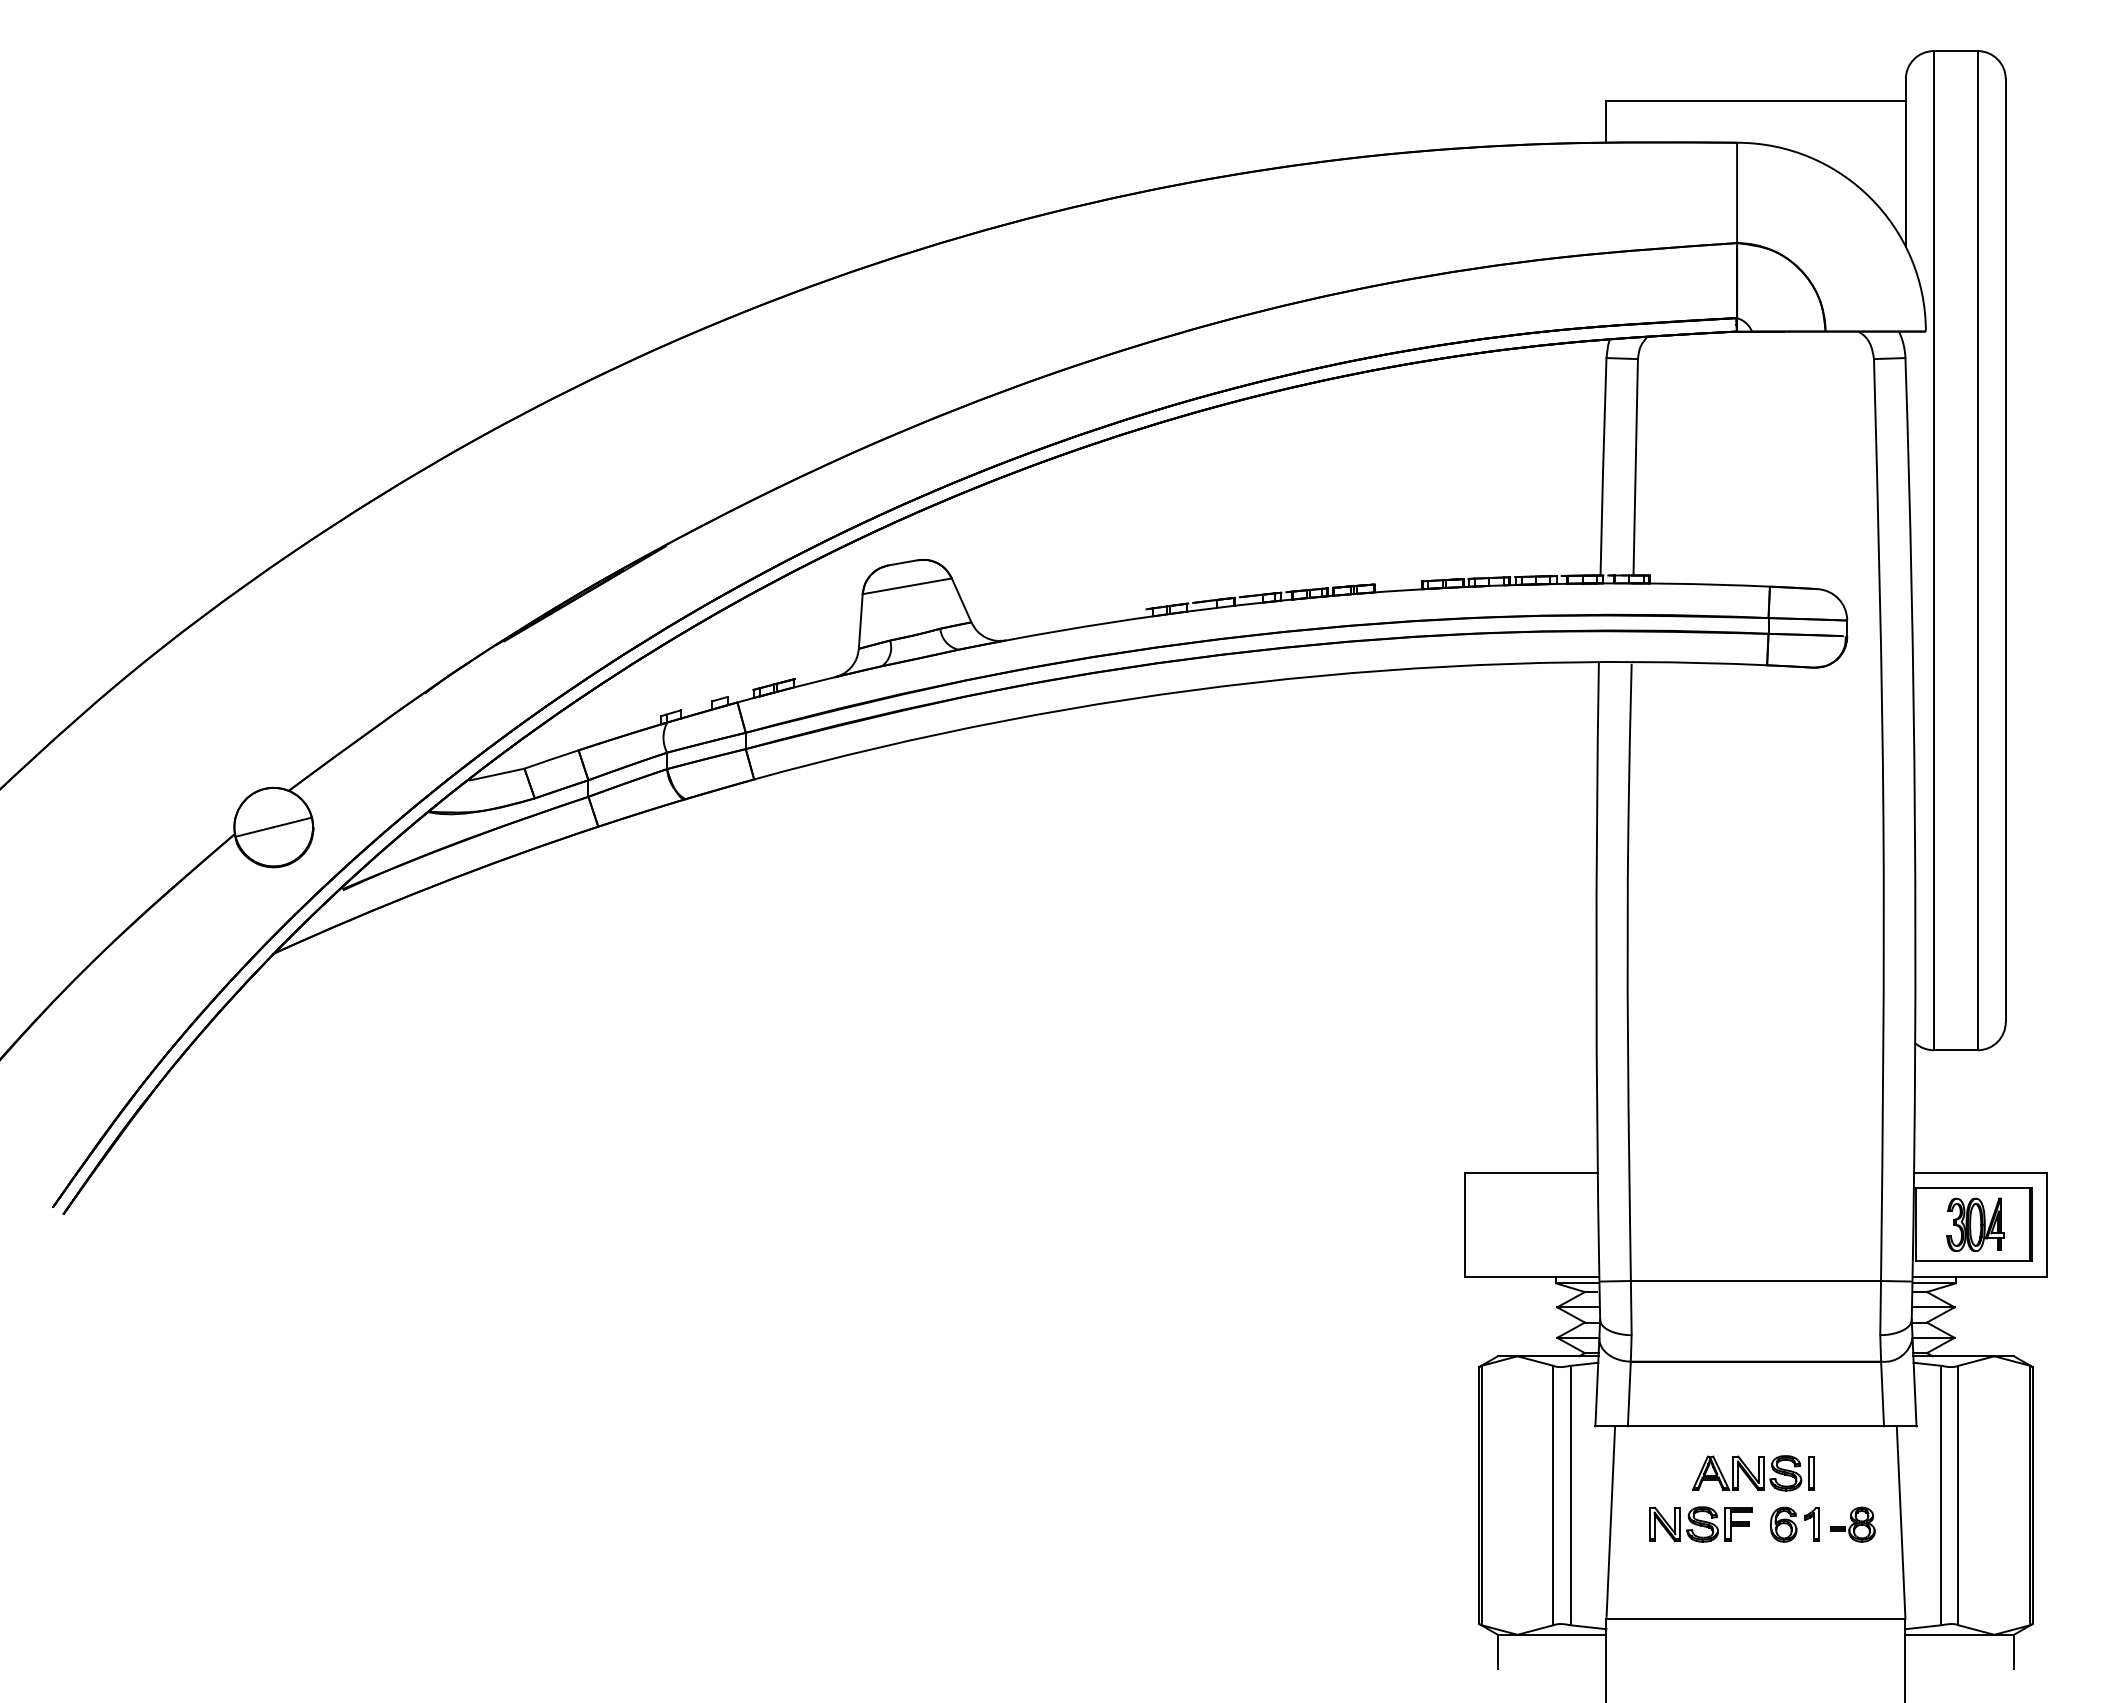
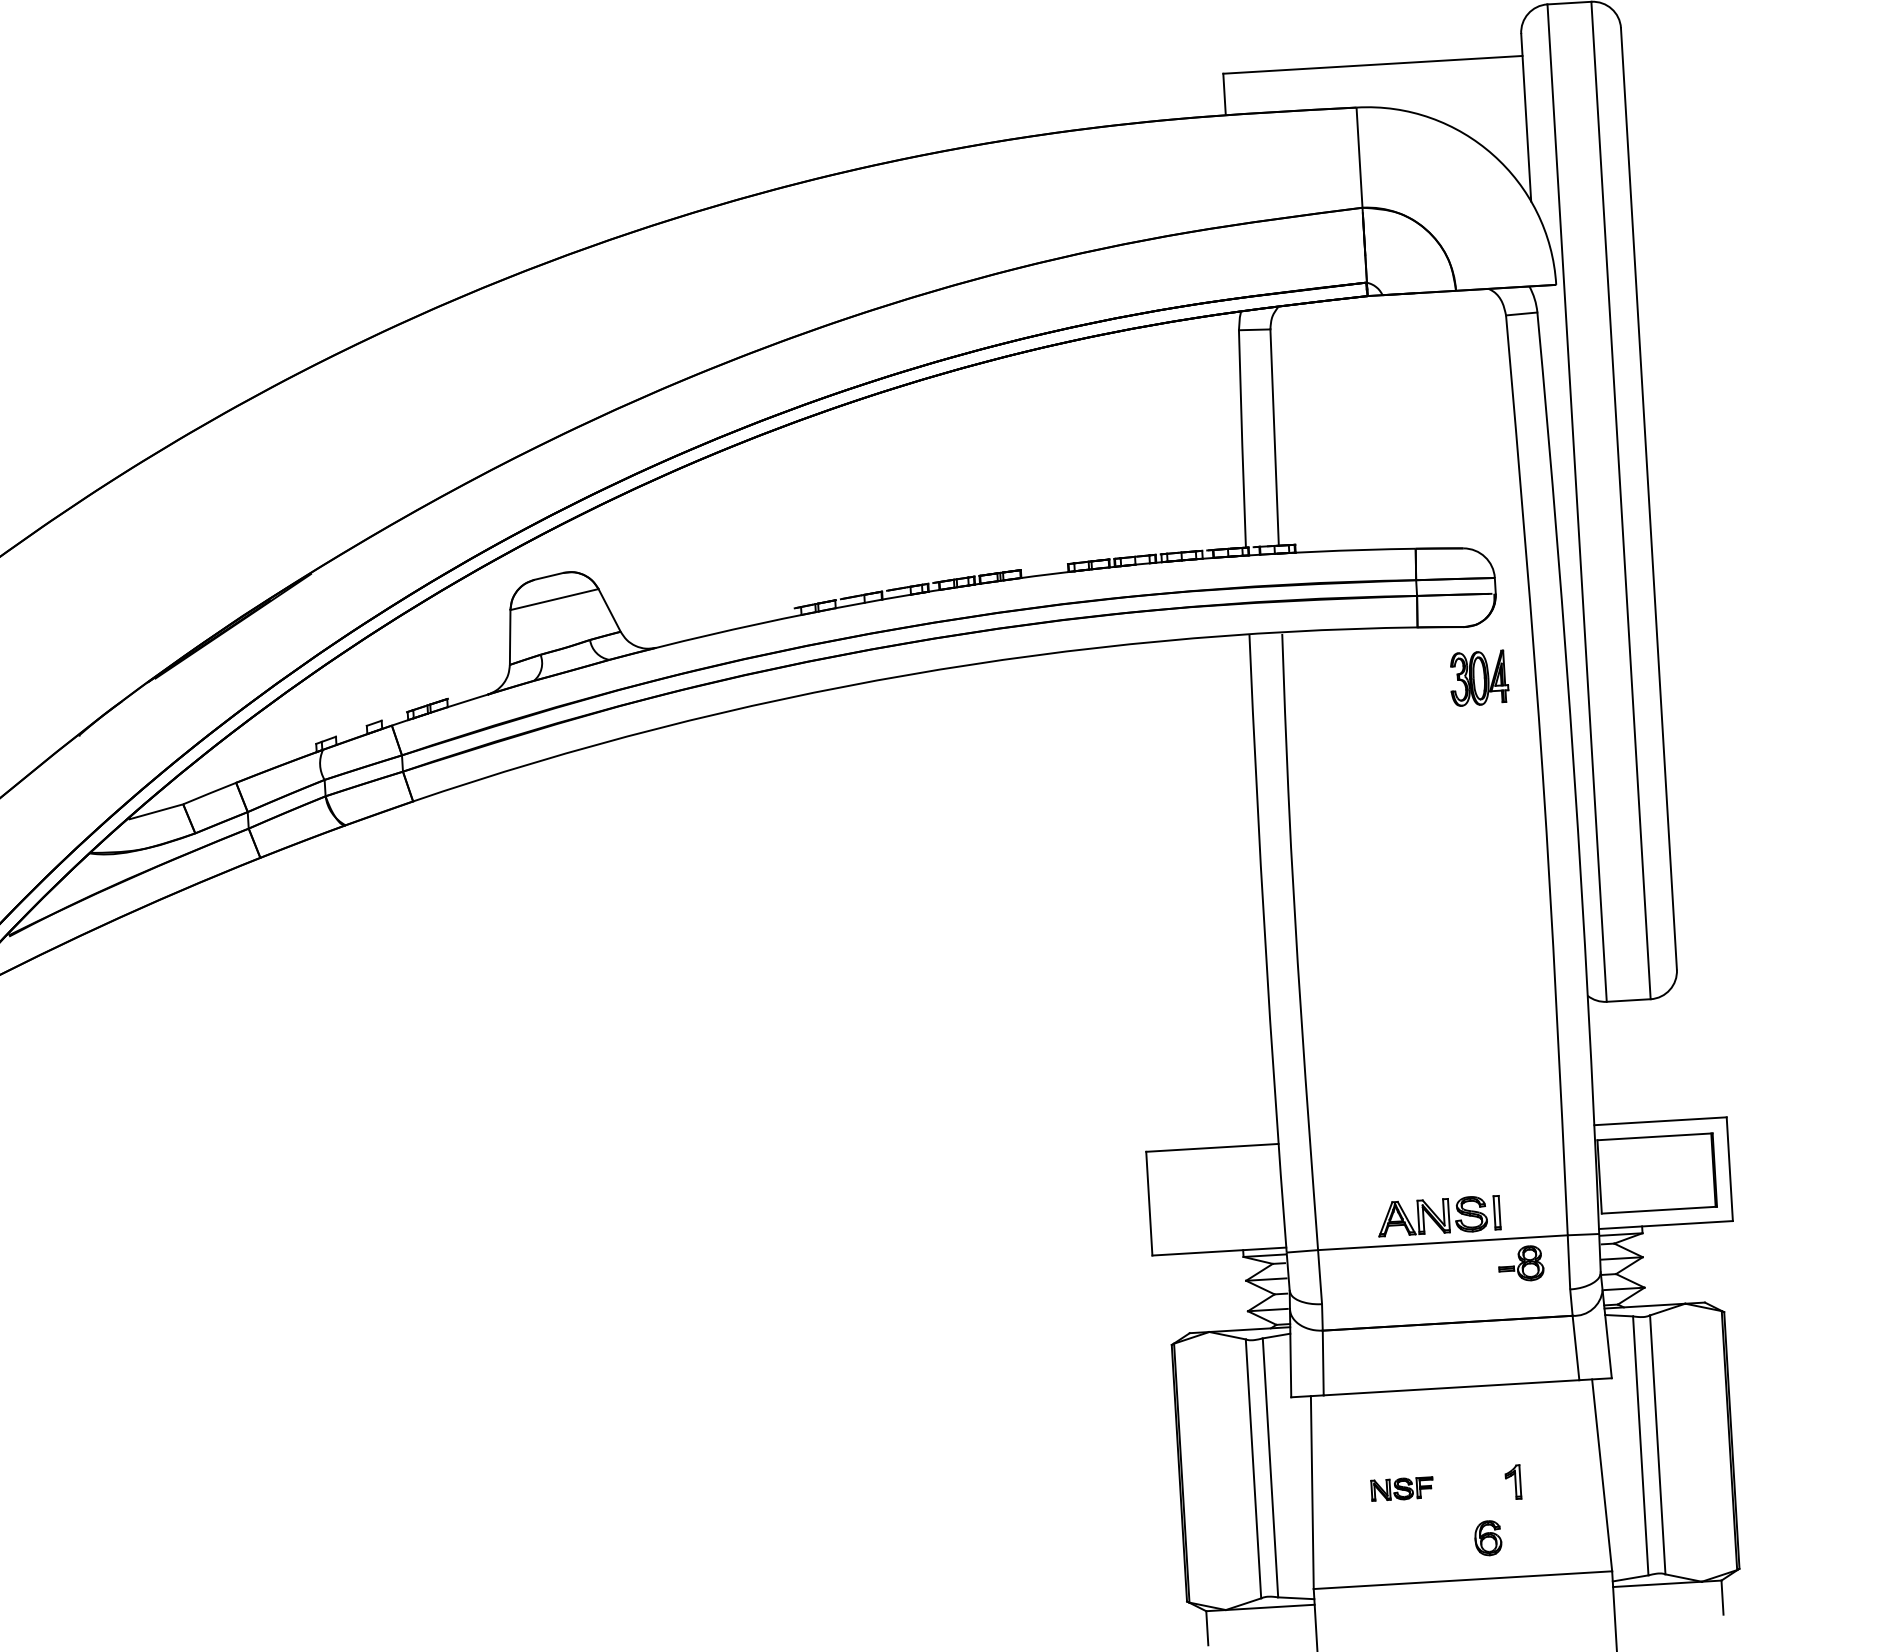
part: (1975, 1224) -> (1479, 678), moved
part: (1753, 1473) -> (1438, 1216), moved
part: (1700, 1524) -> (1401, 1489), size x0.6
part: (1783, 1524) -> (1488, 1538), moved
part: (1852, 1524) -> (1520, 1263), moved

